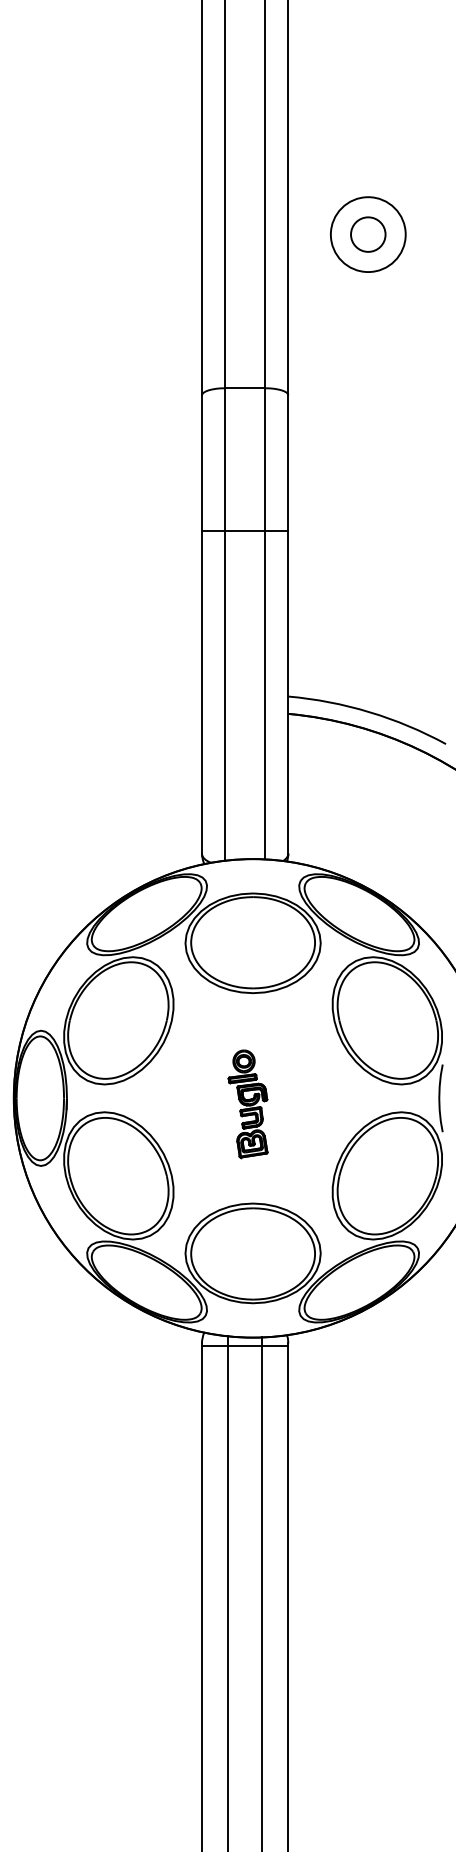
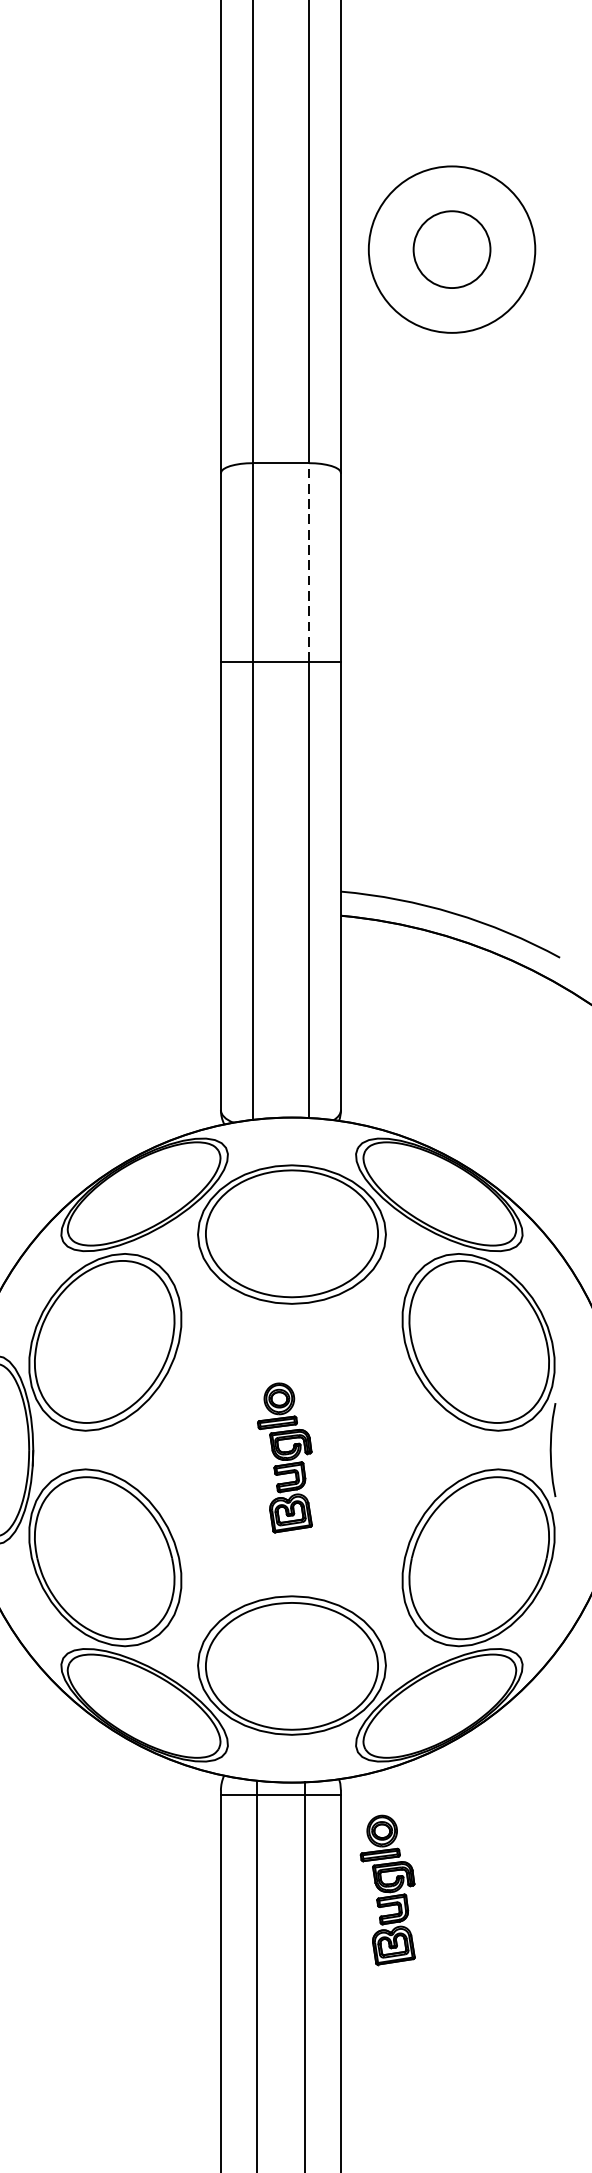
circle: (367, 234) -> (450, 249), size x1.6
circle: (368, 234) -> (452, 249), size x1.6
line: (265, 459) -> (309, 562), solid -> dashed
part: (321, 1415) -> (387, 1890), added

